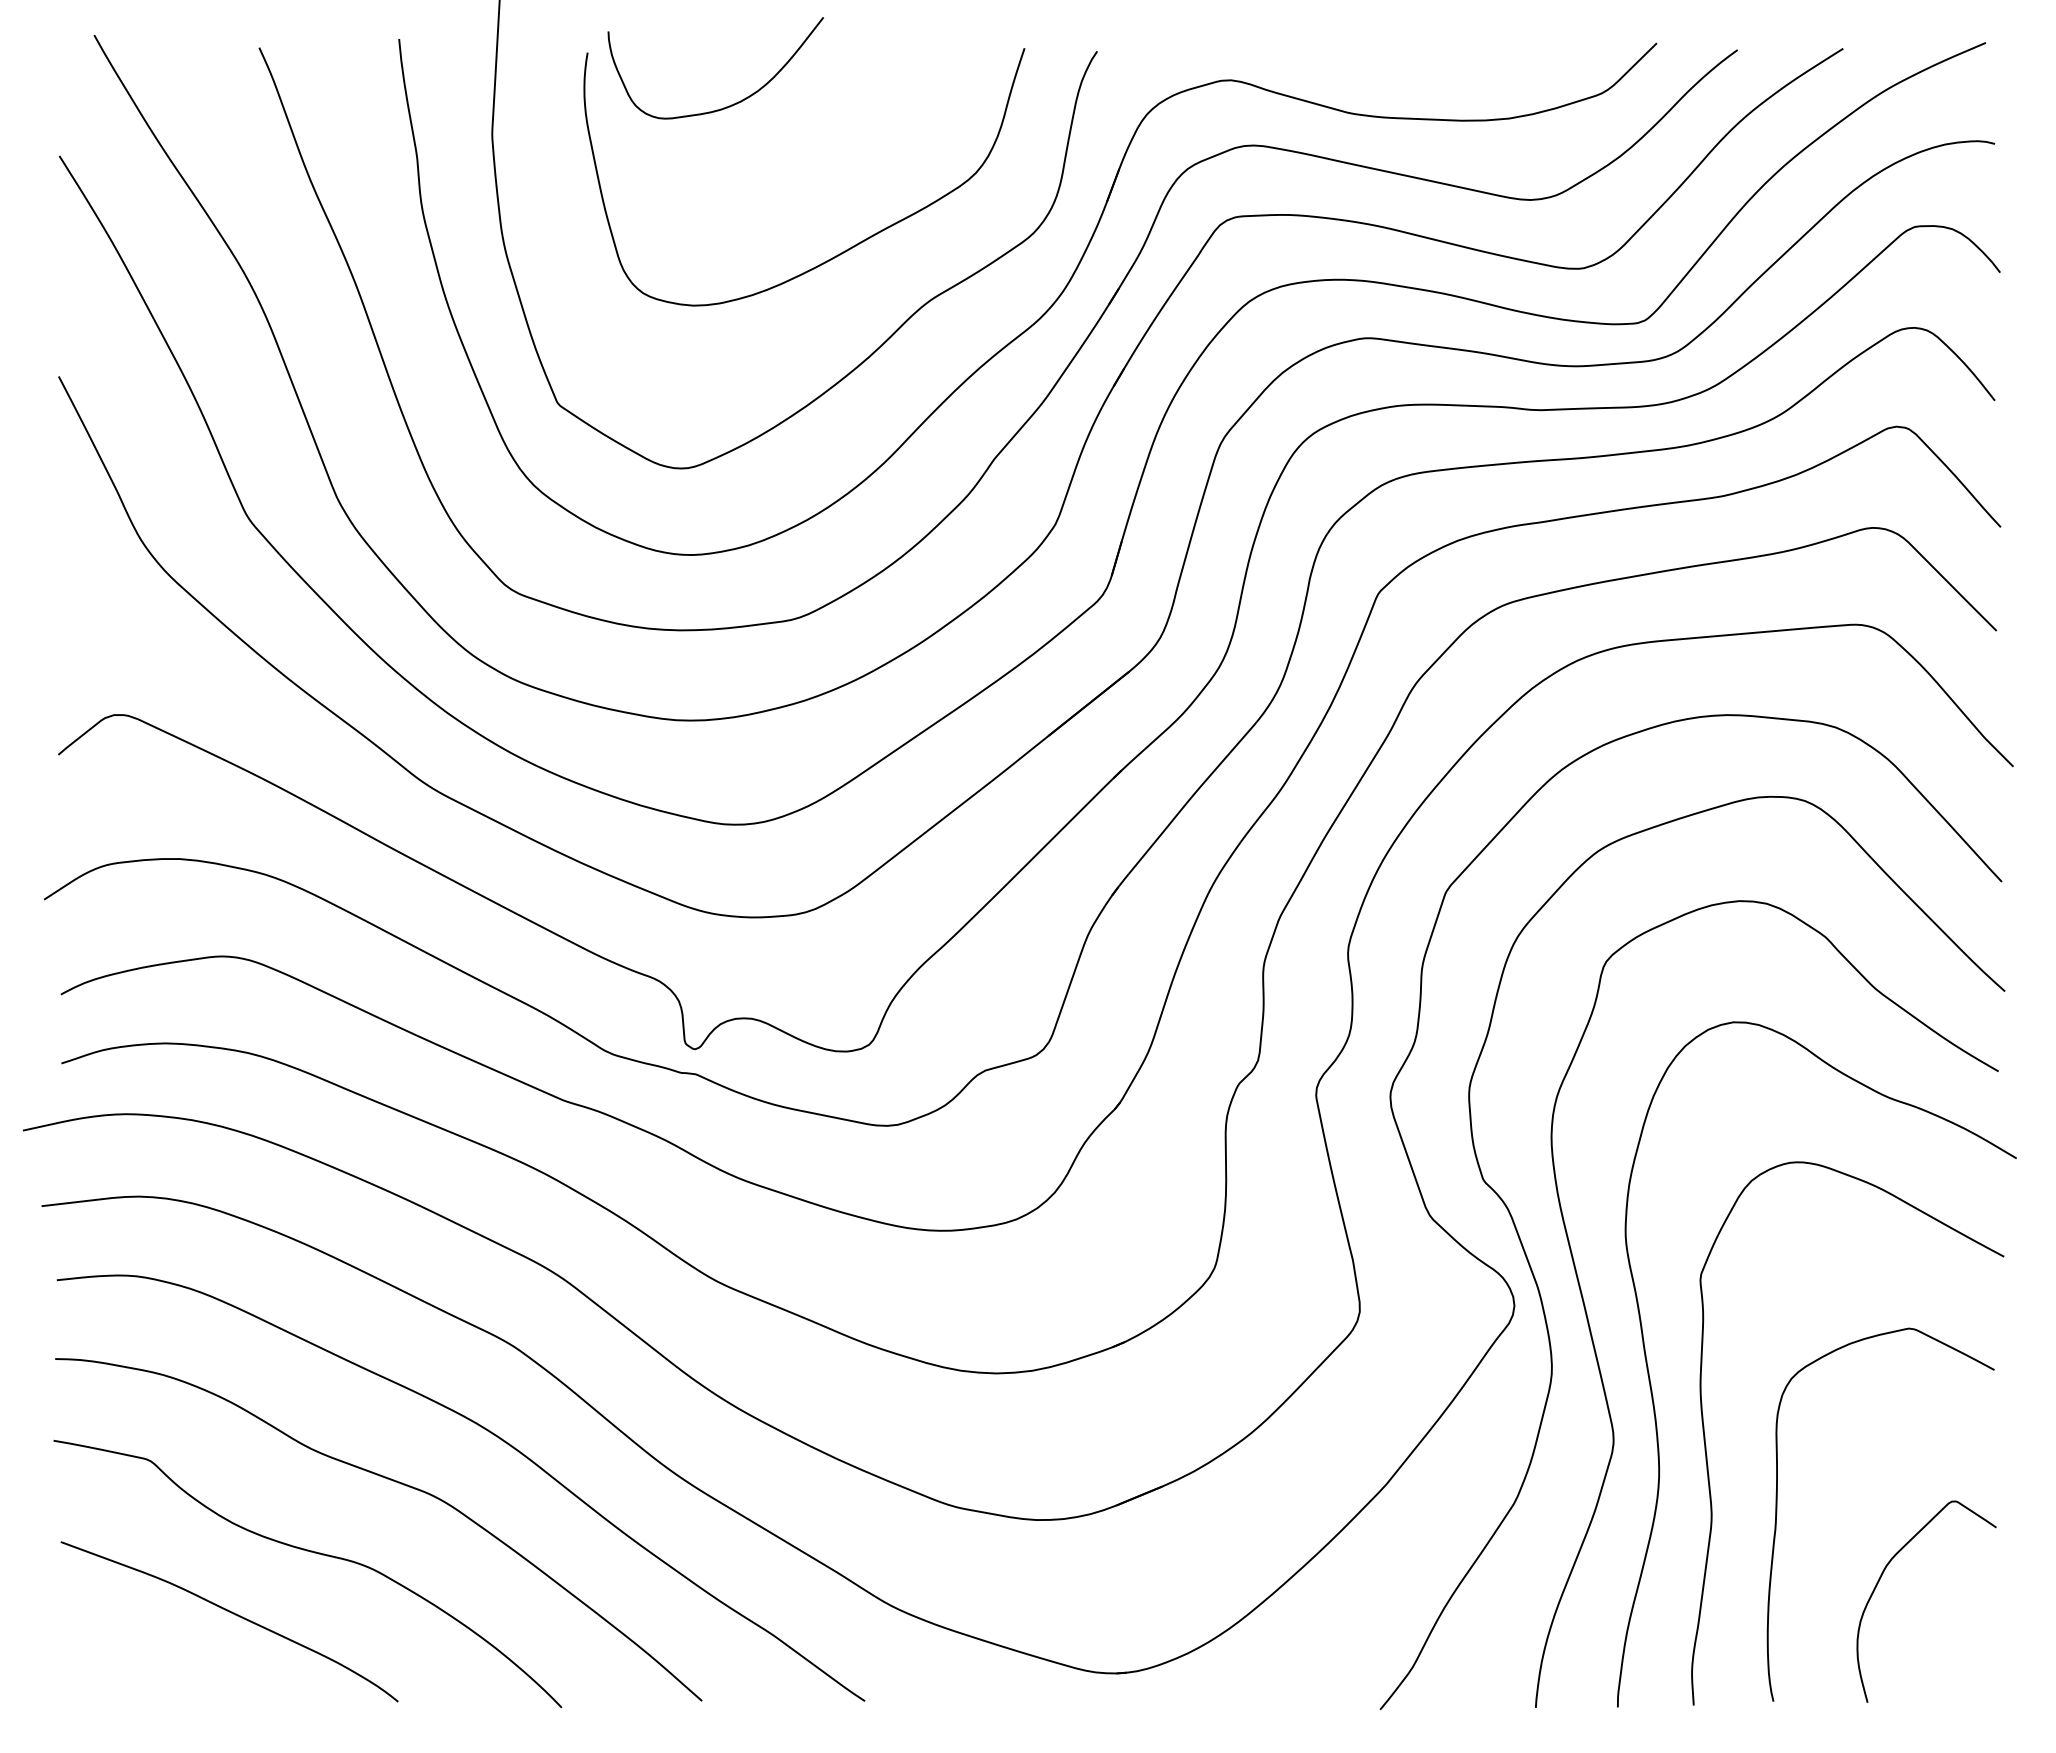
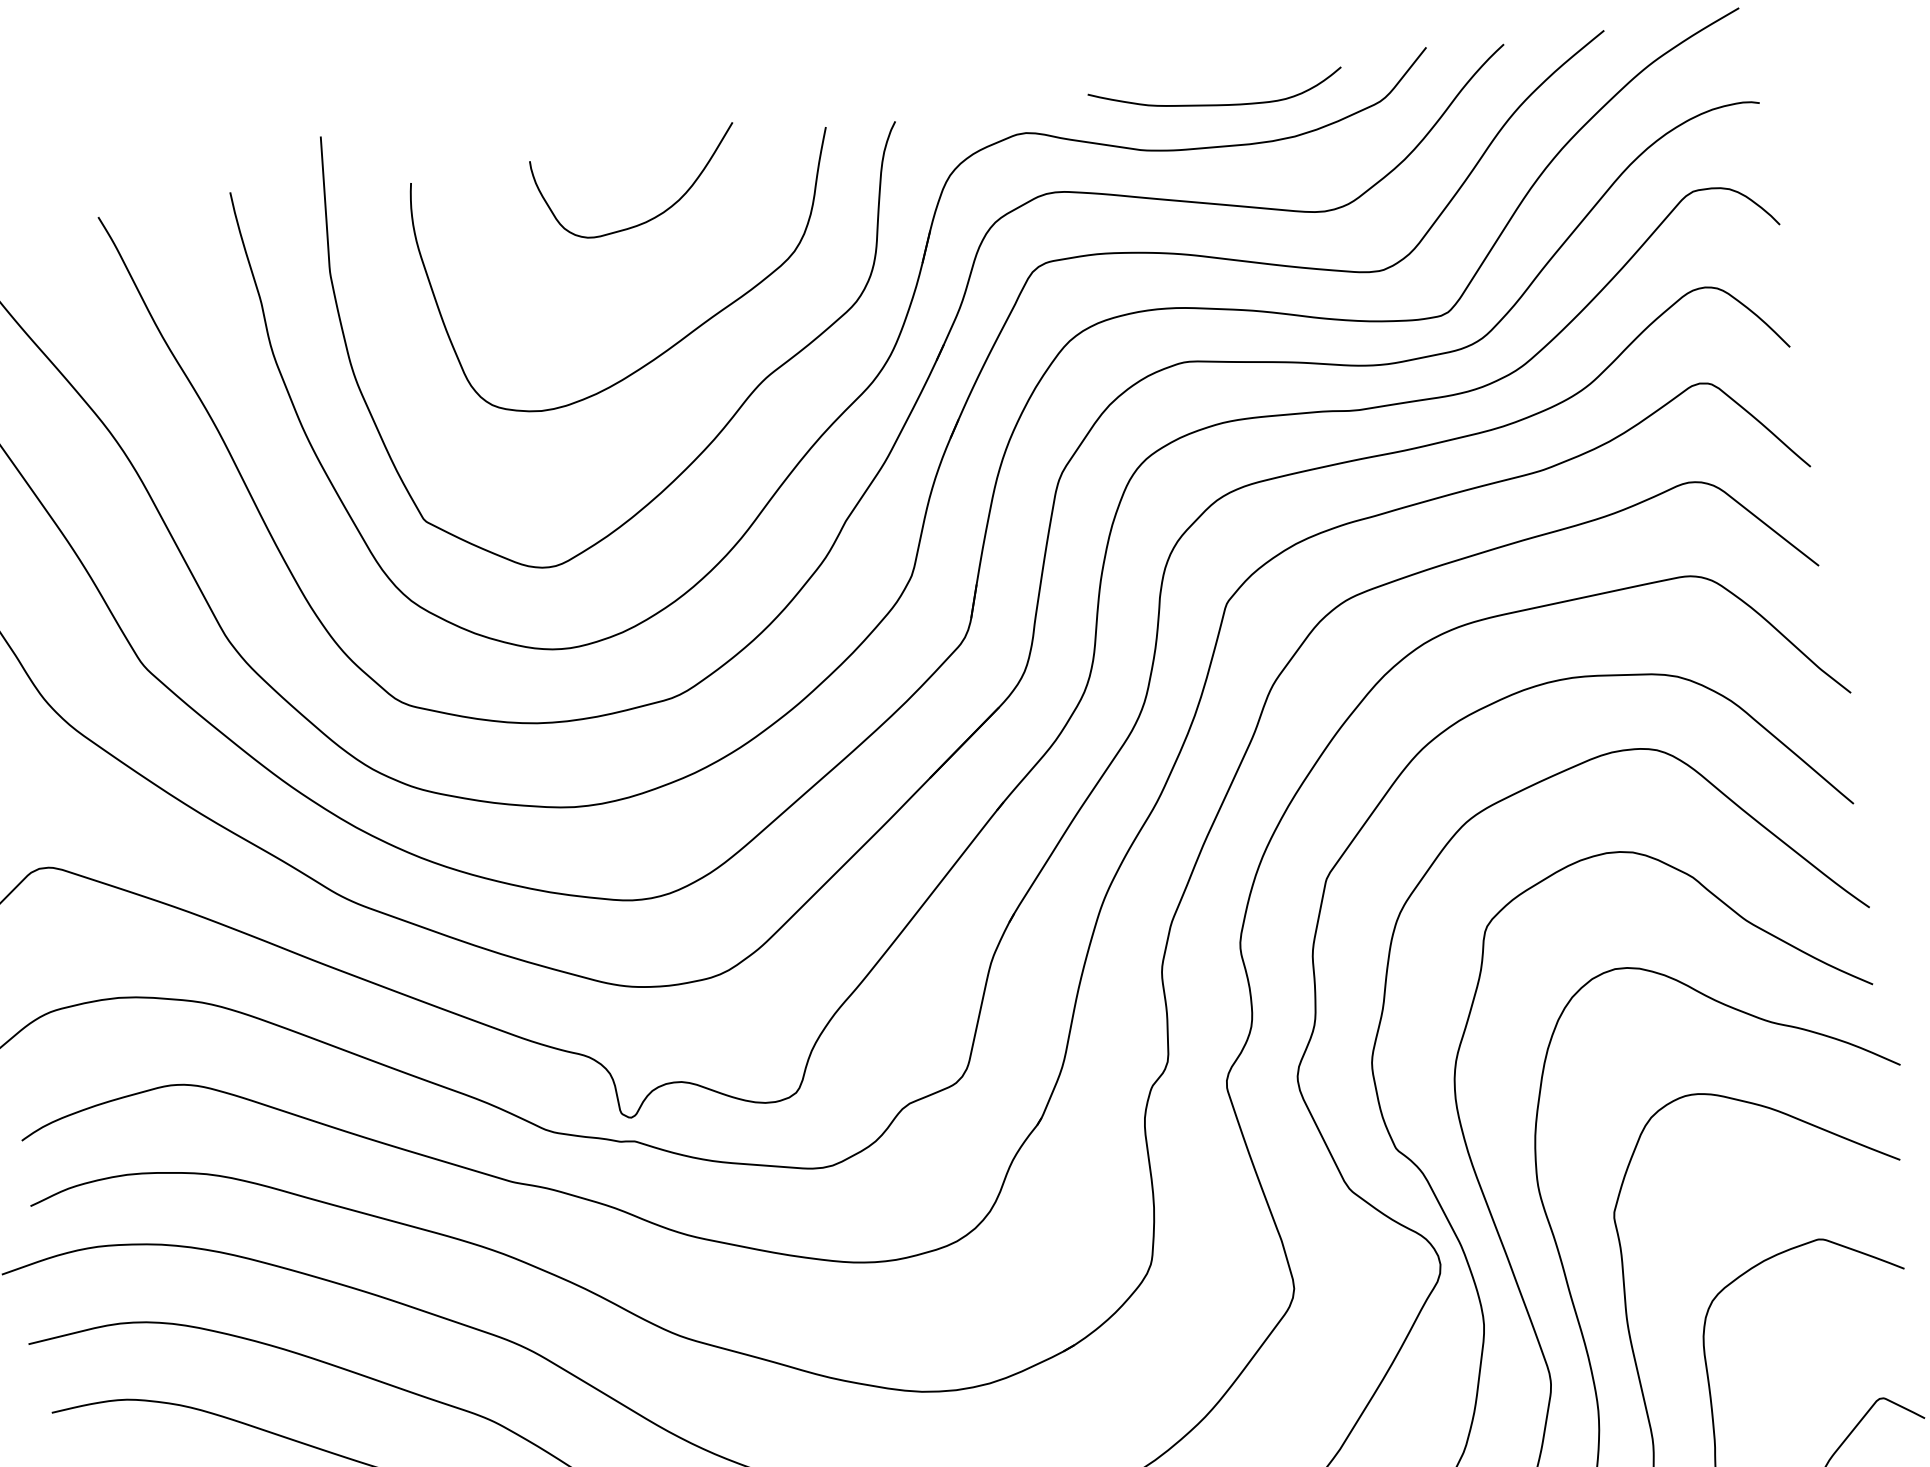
curve: (1429, 74) -> (1213, 104), added
curve: (733, 103) -> (657, 214), moved

